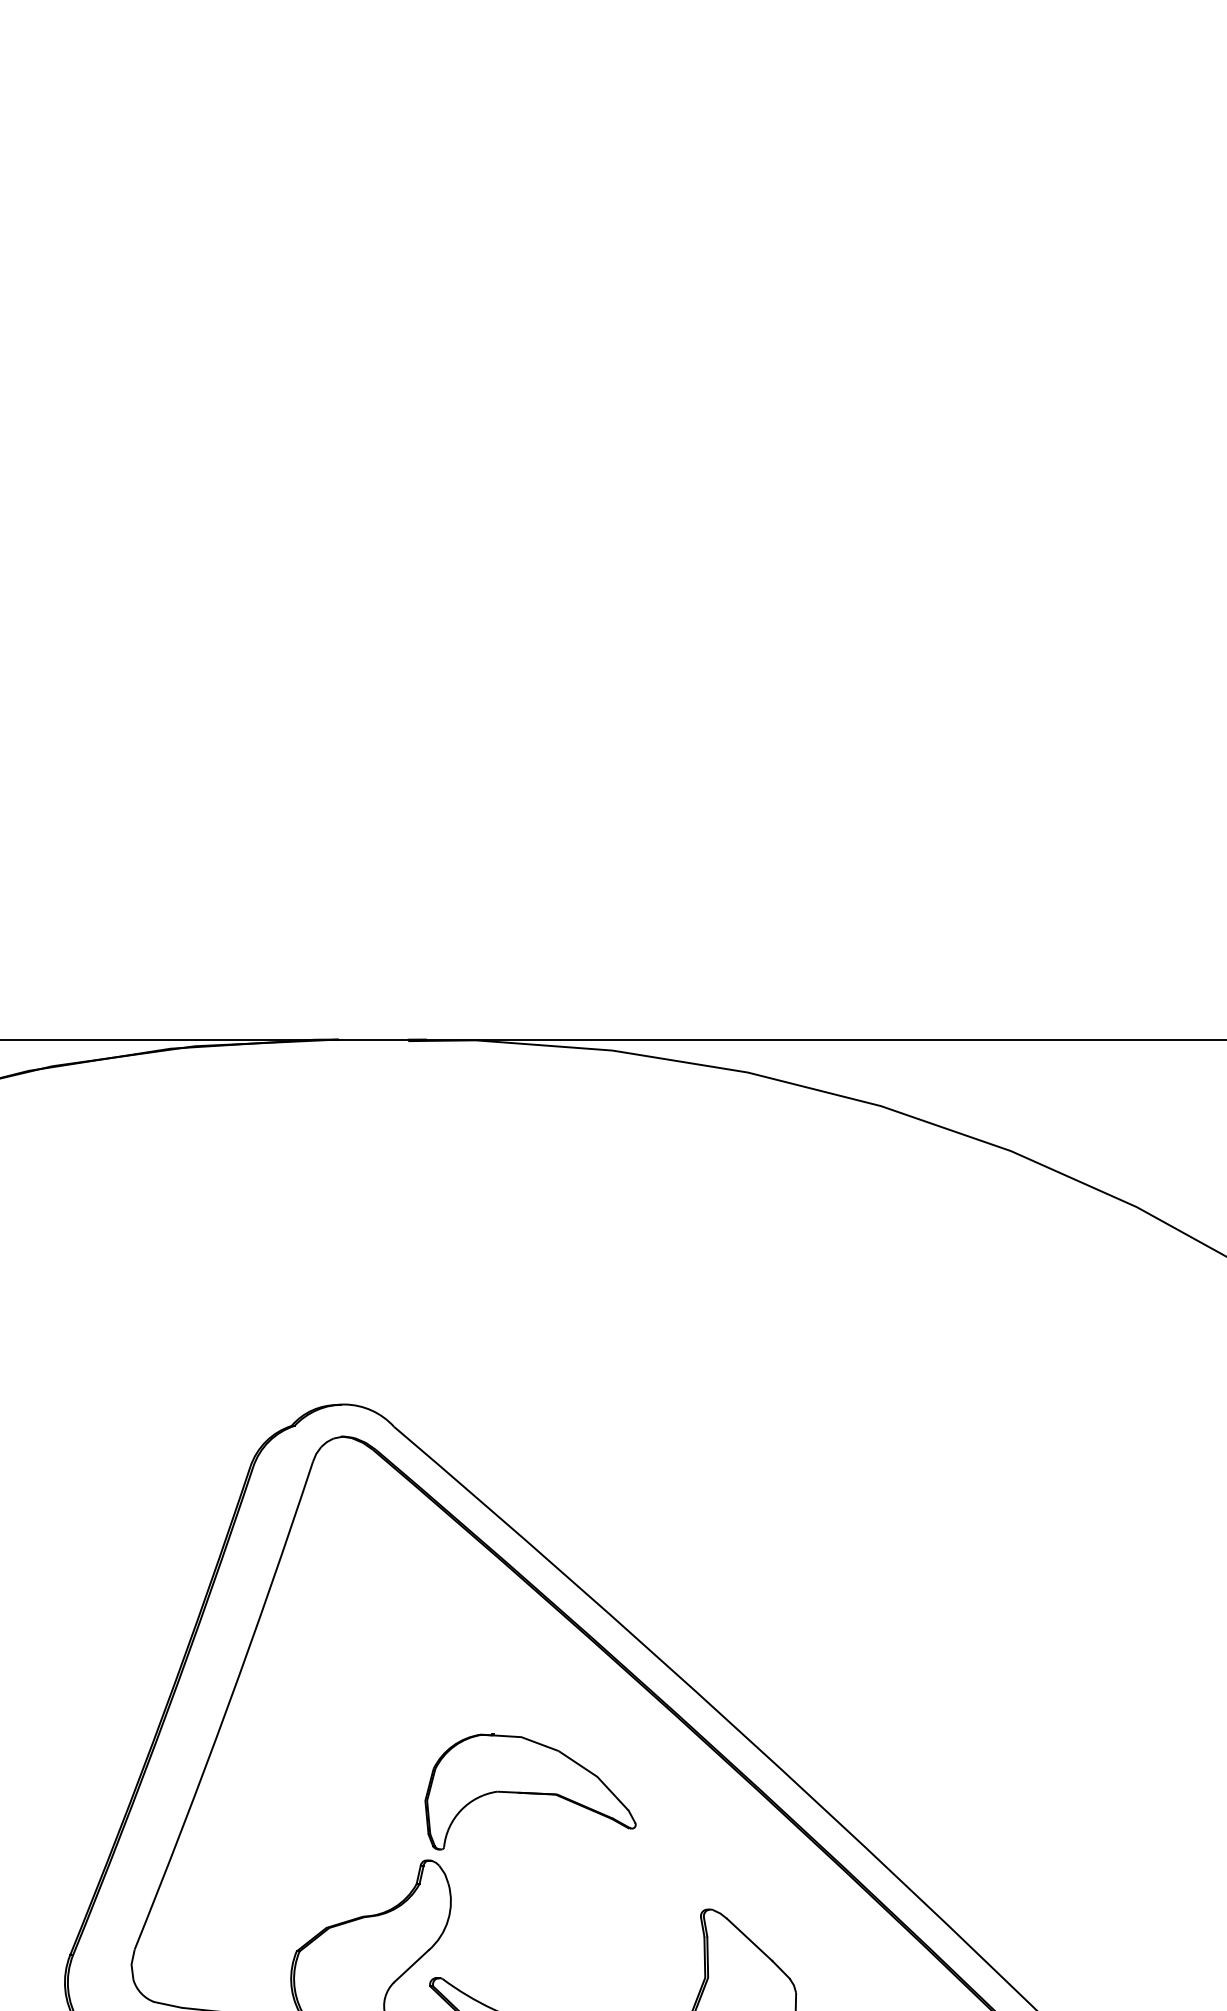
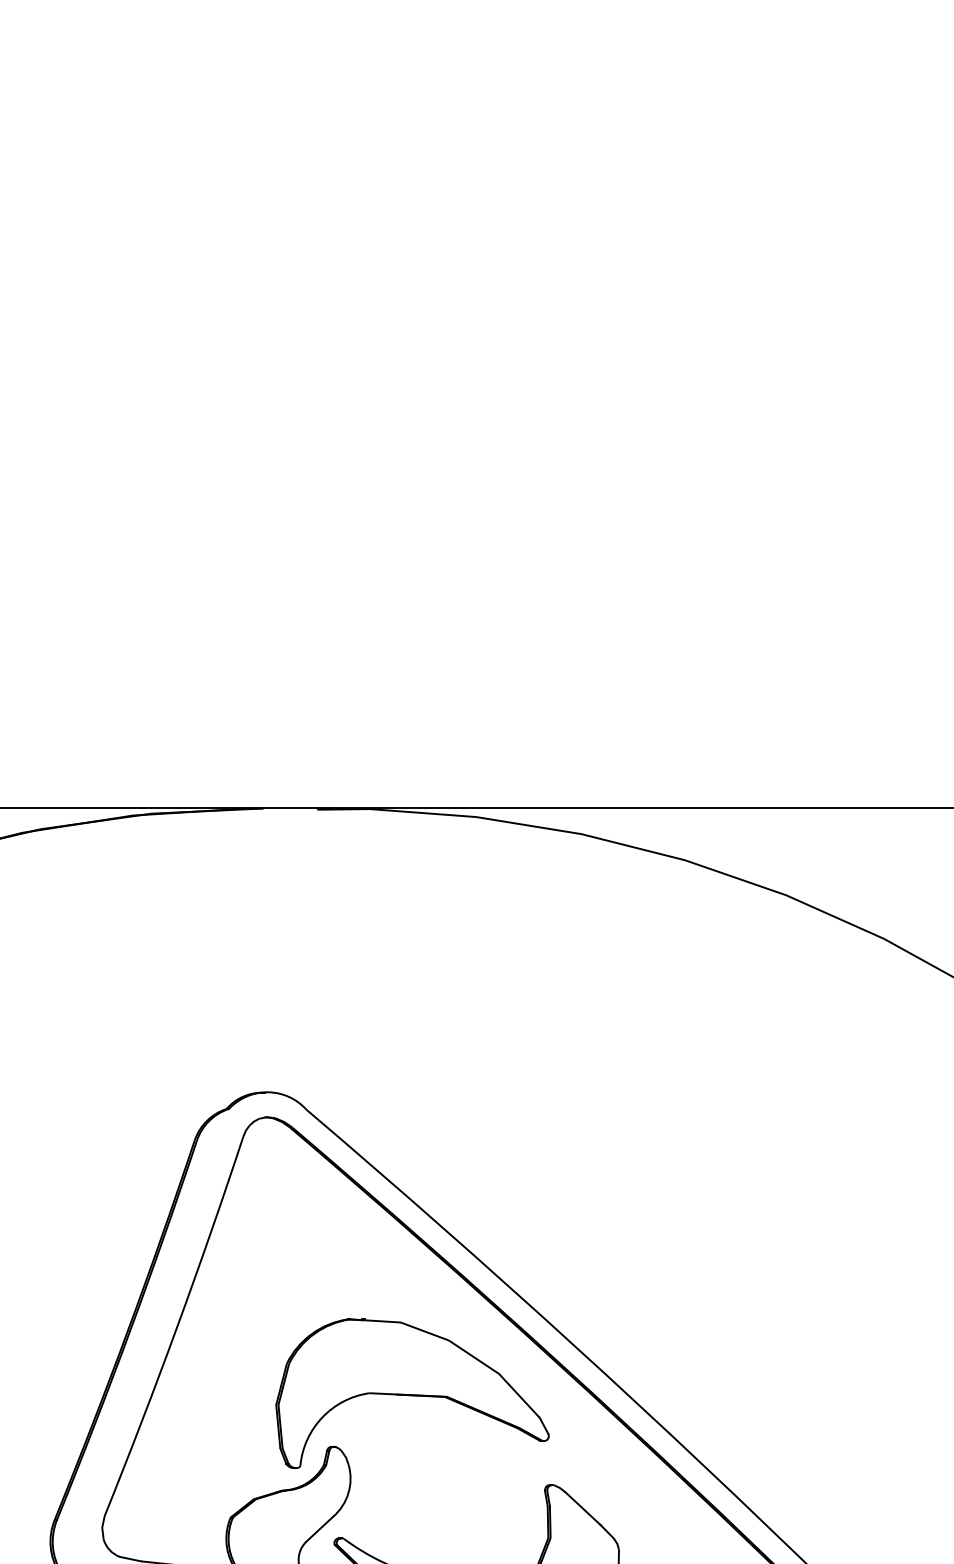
part: (530, 1791) -> (412, 1393), size x1.67

